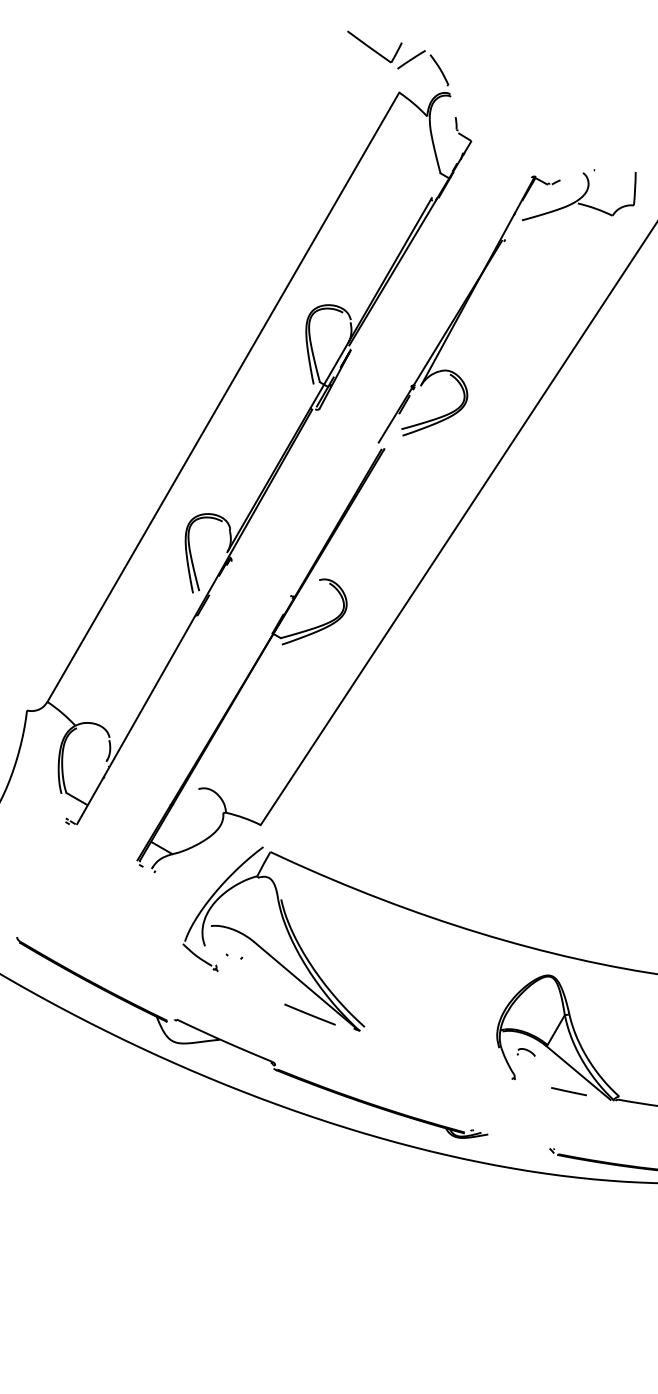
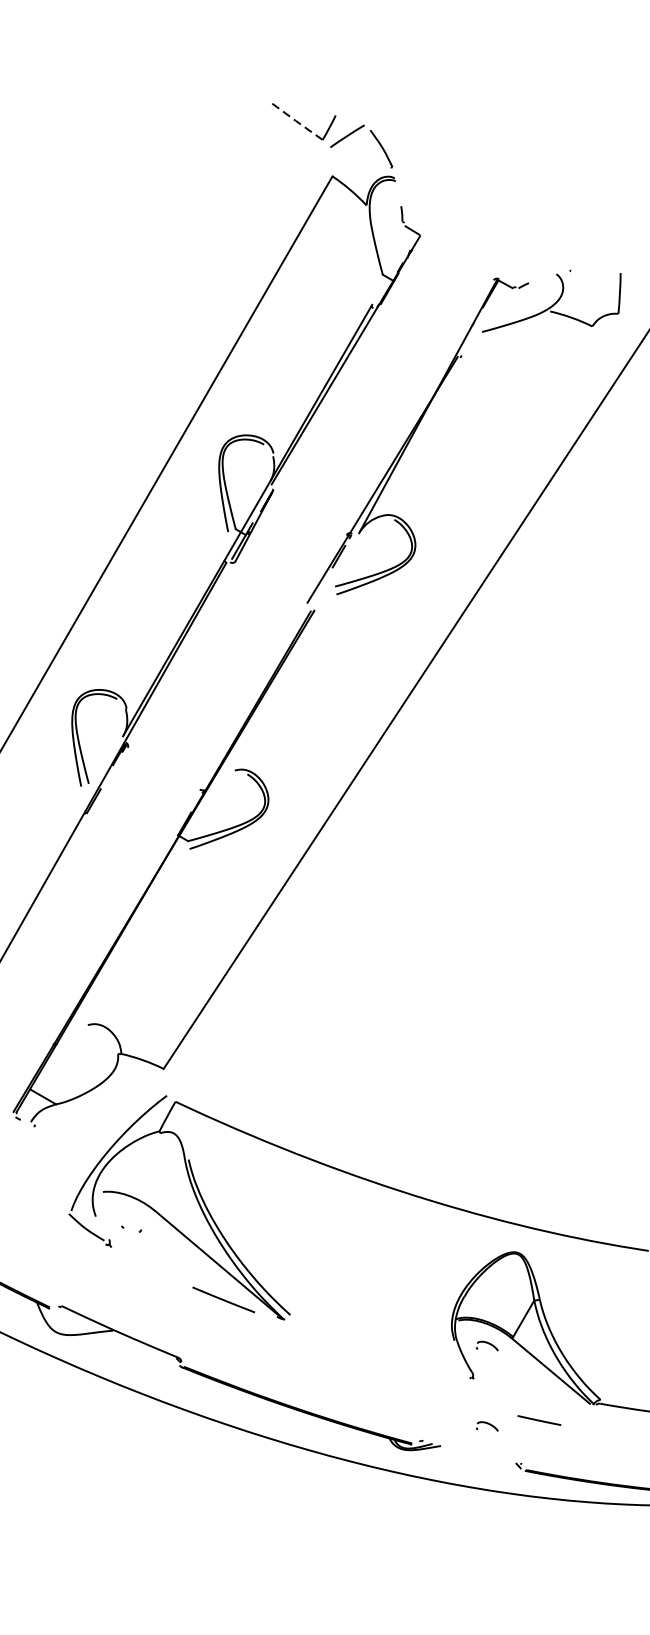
line: (369, 47) -> (296, 121), solid -> dashed
line: (568, 1091) -> (538, 1420), moved
part: (525, 1118) -> (486, 1426), added

